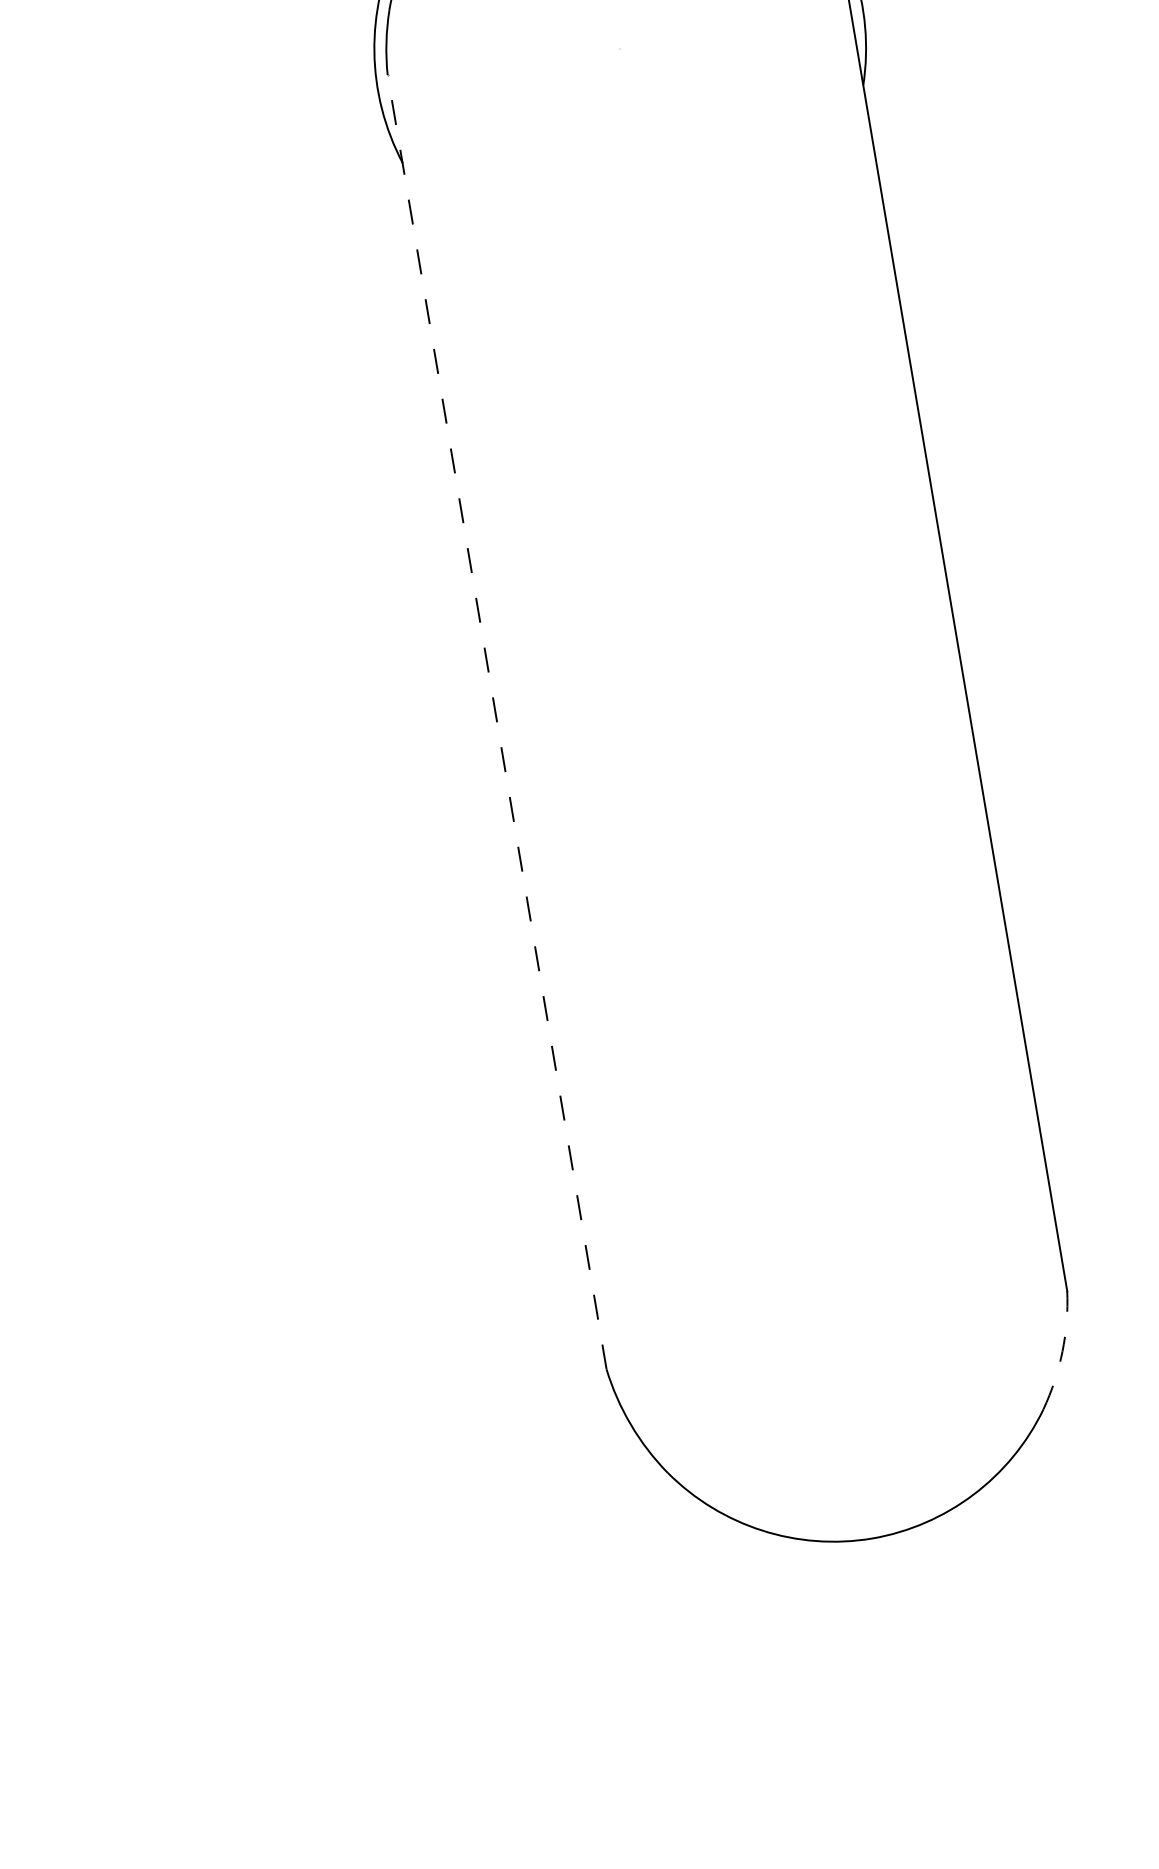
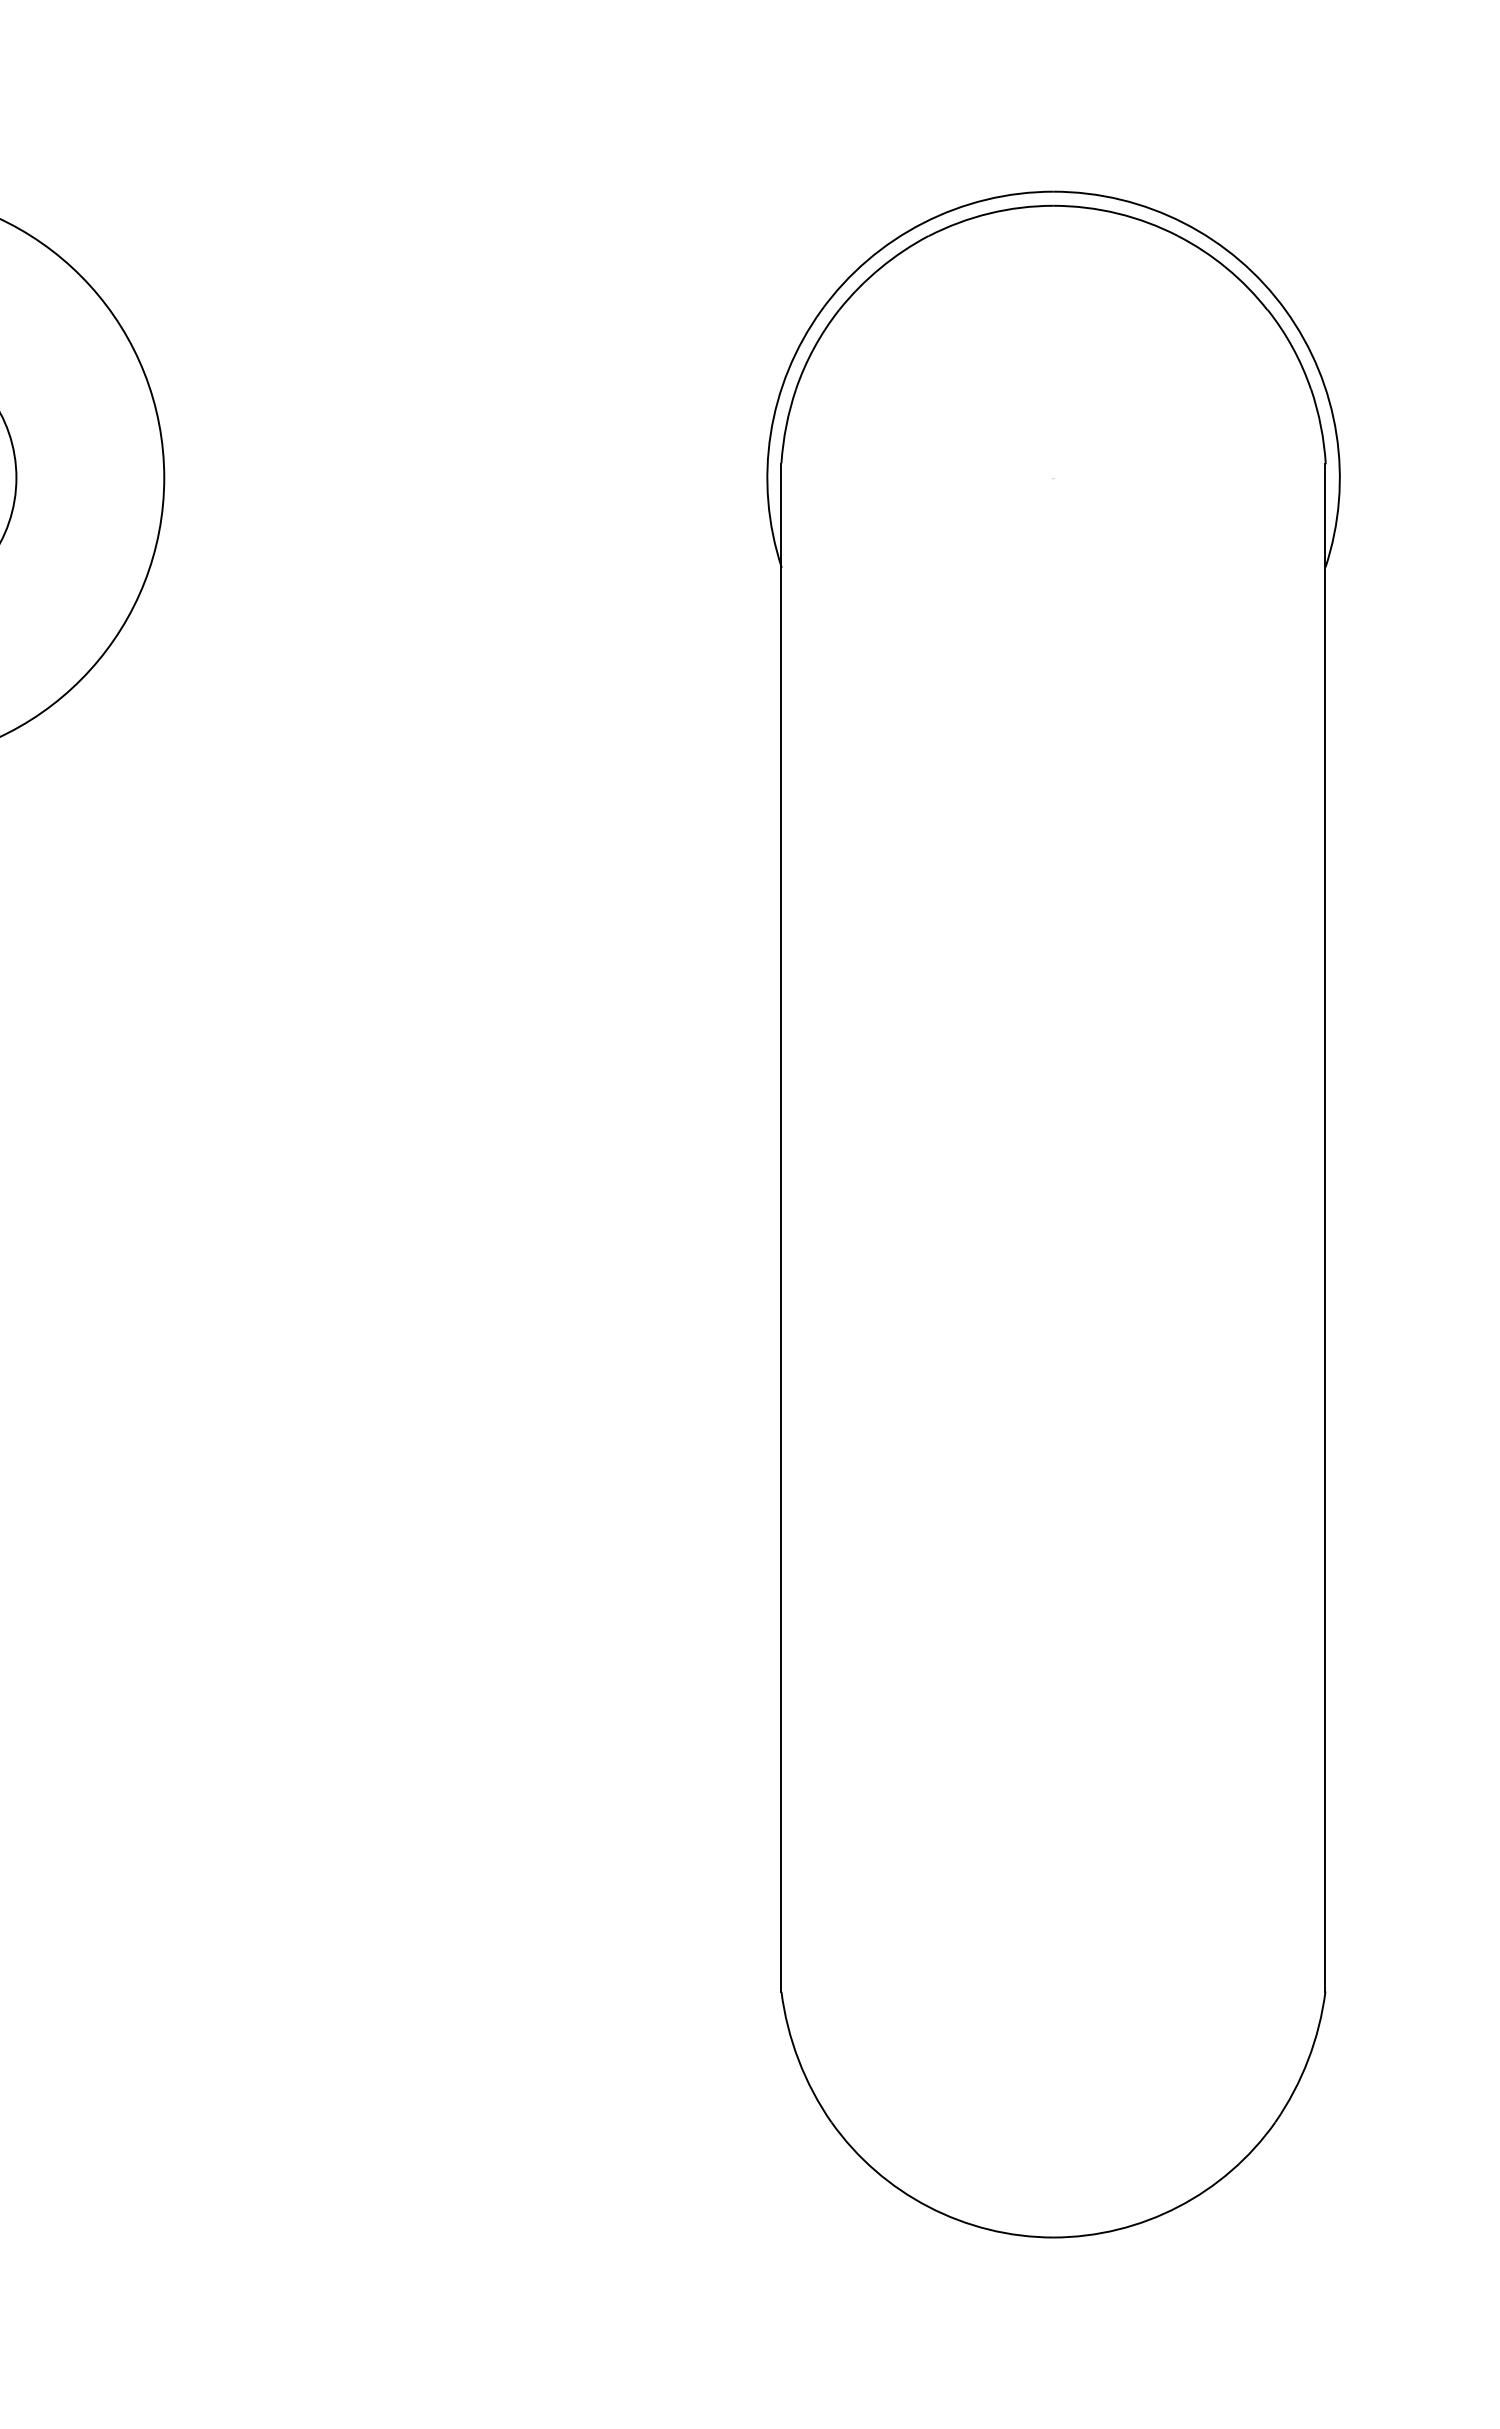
line: (497, 722) -> (781, 1227), dashed -> solid
arc: (1062, 1351) -> (1308, 2059), dashed -> solid

